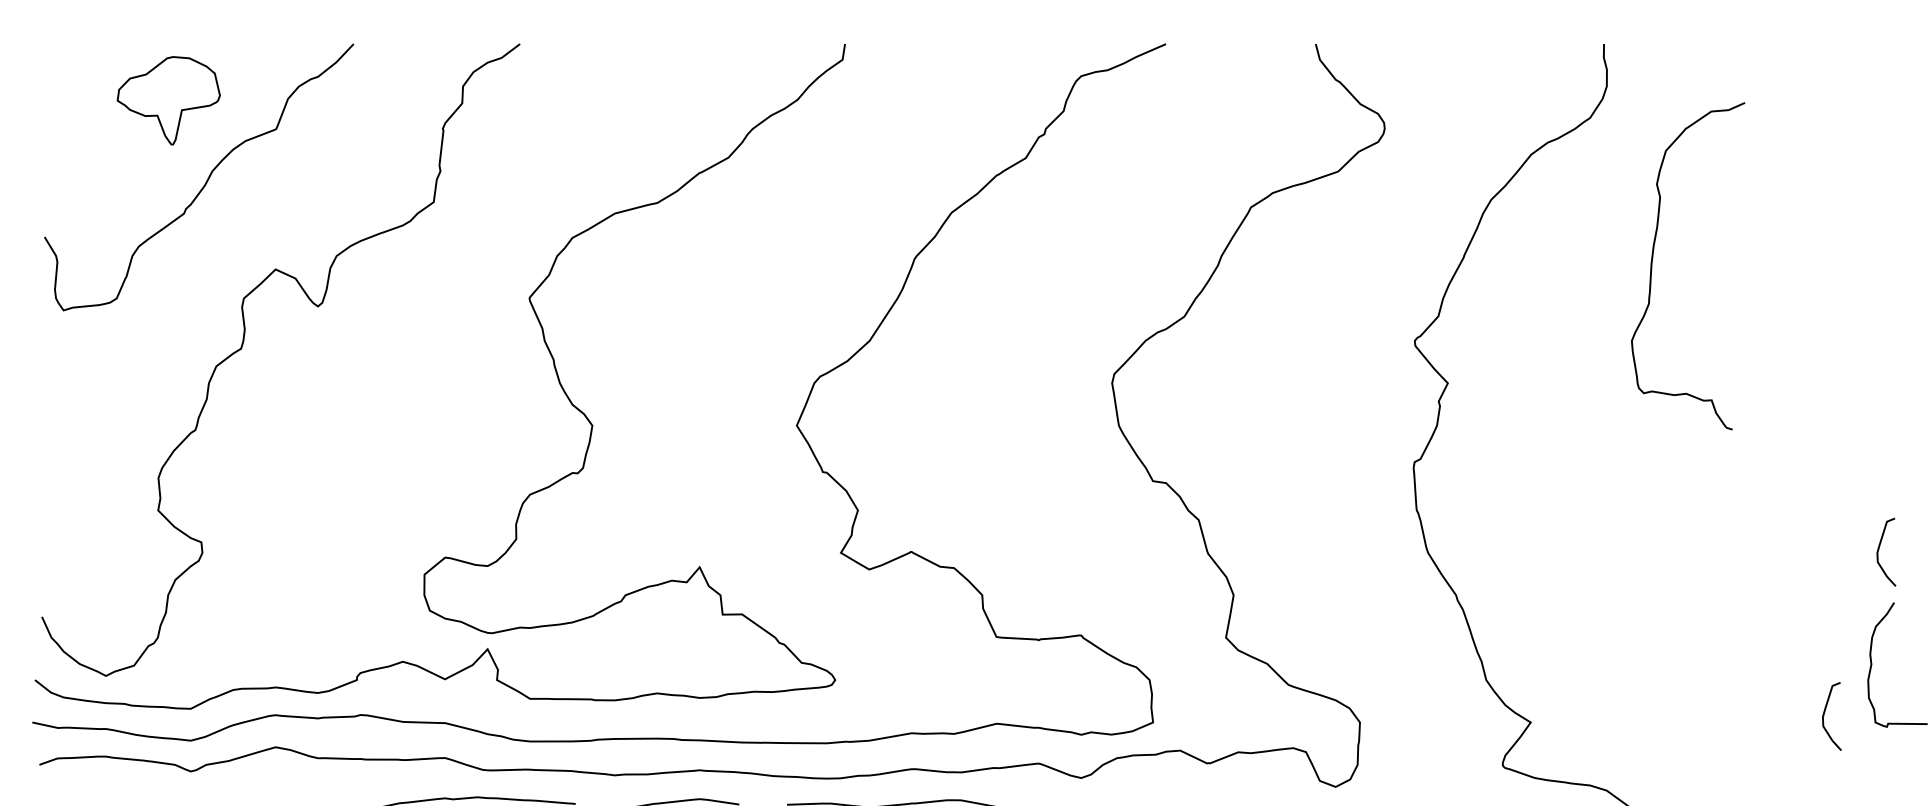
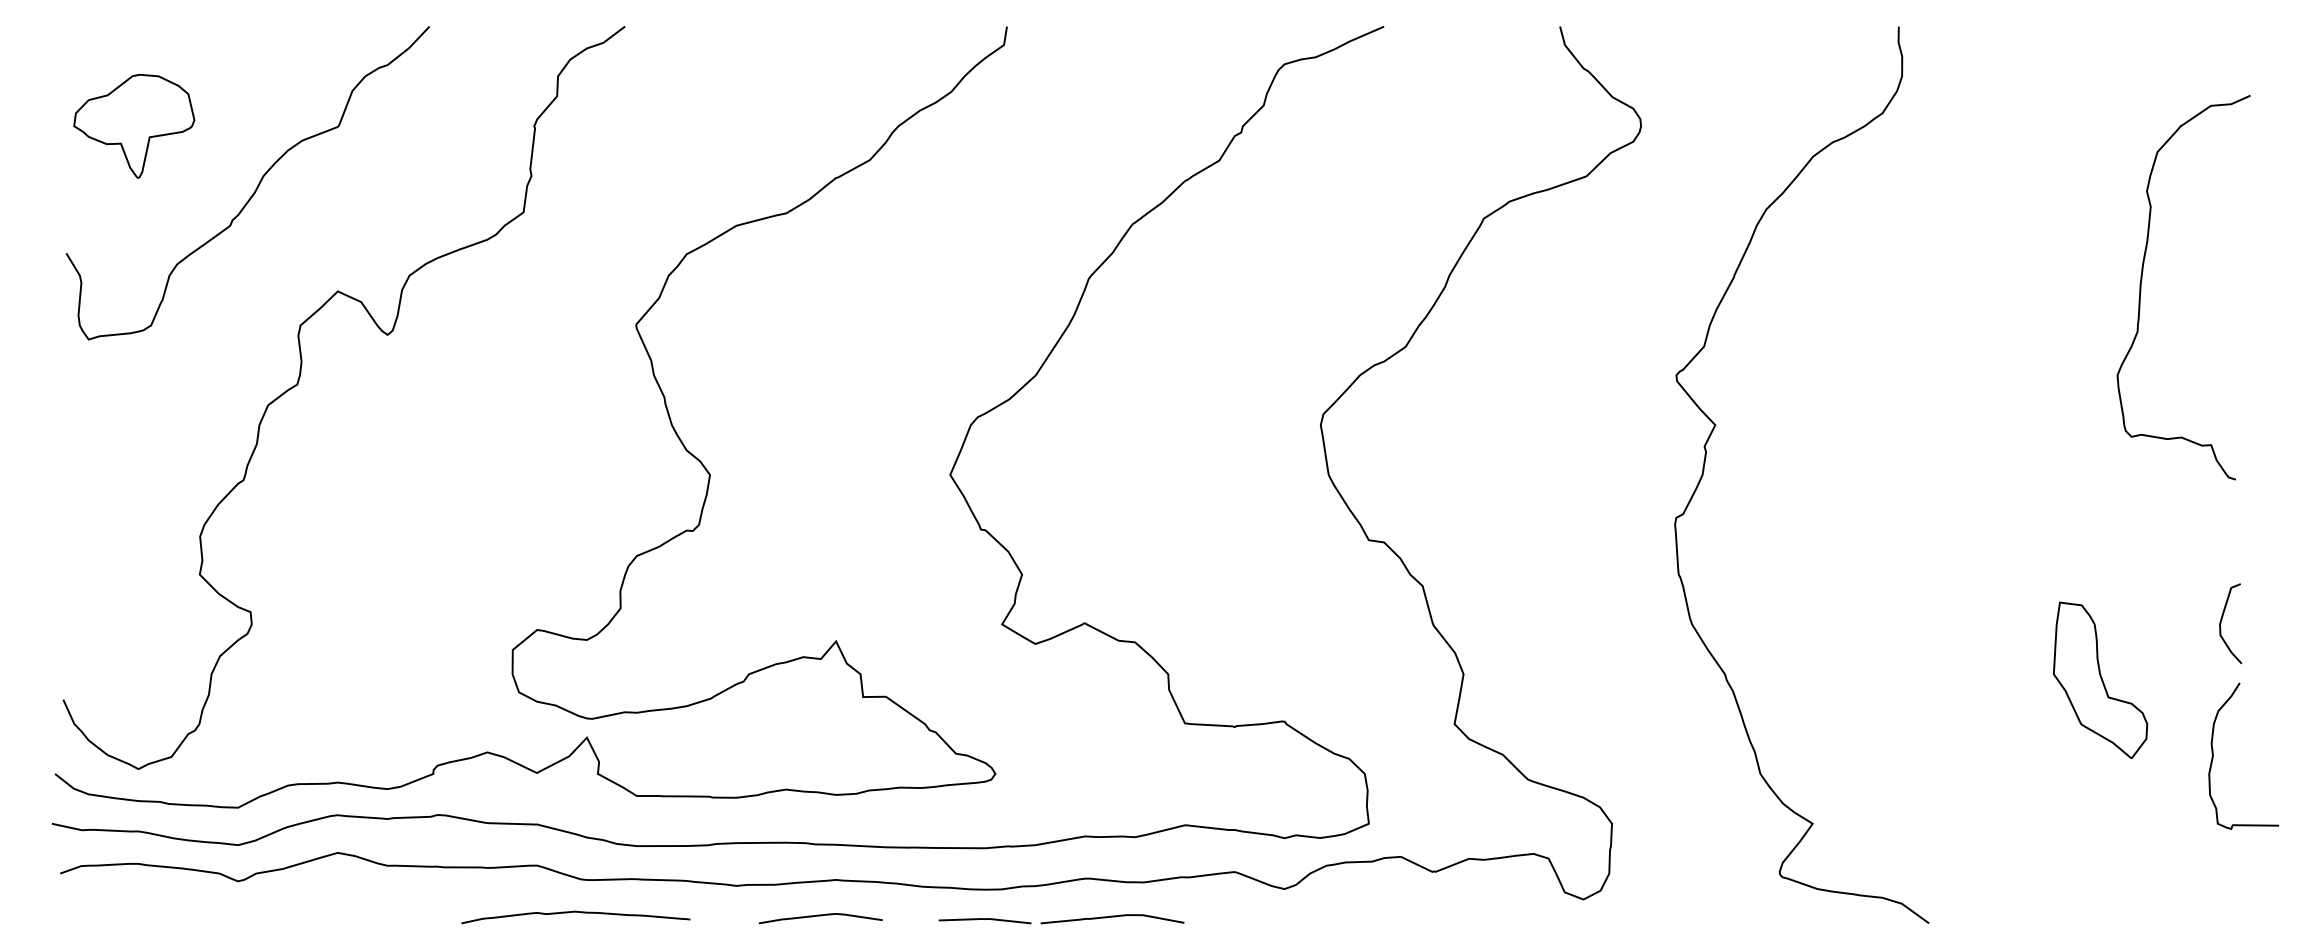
part: (168, 100) -> (134, 125), moved
curve: (1653, 260) -> (2142, 280), moved
part: (1775, 599) -> (2100, 679), added
curve: (1825, 713) -> (2158, 813), removed

